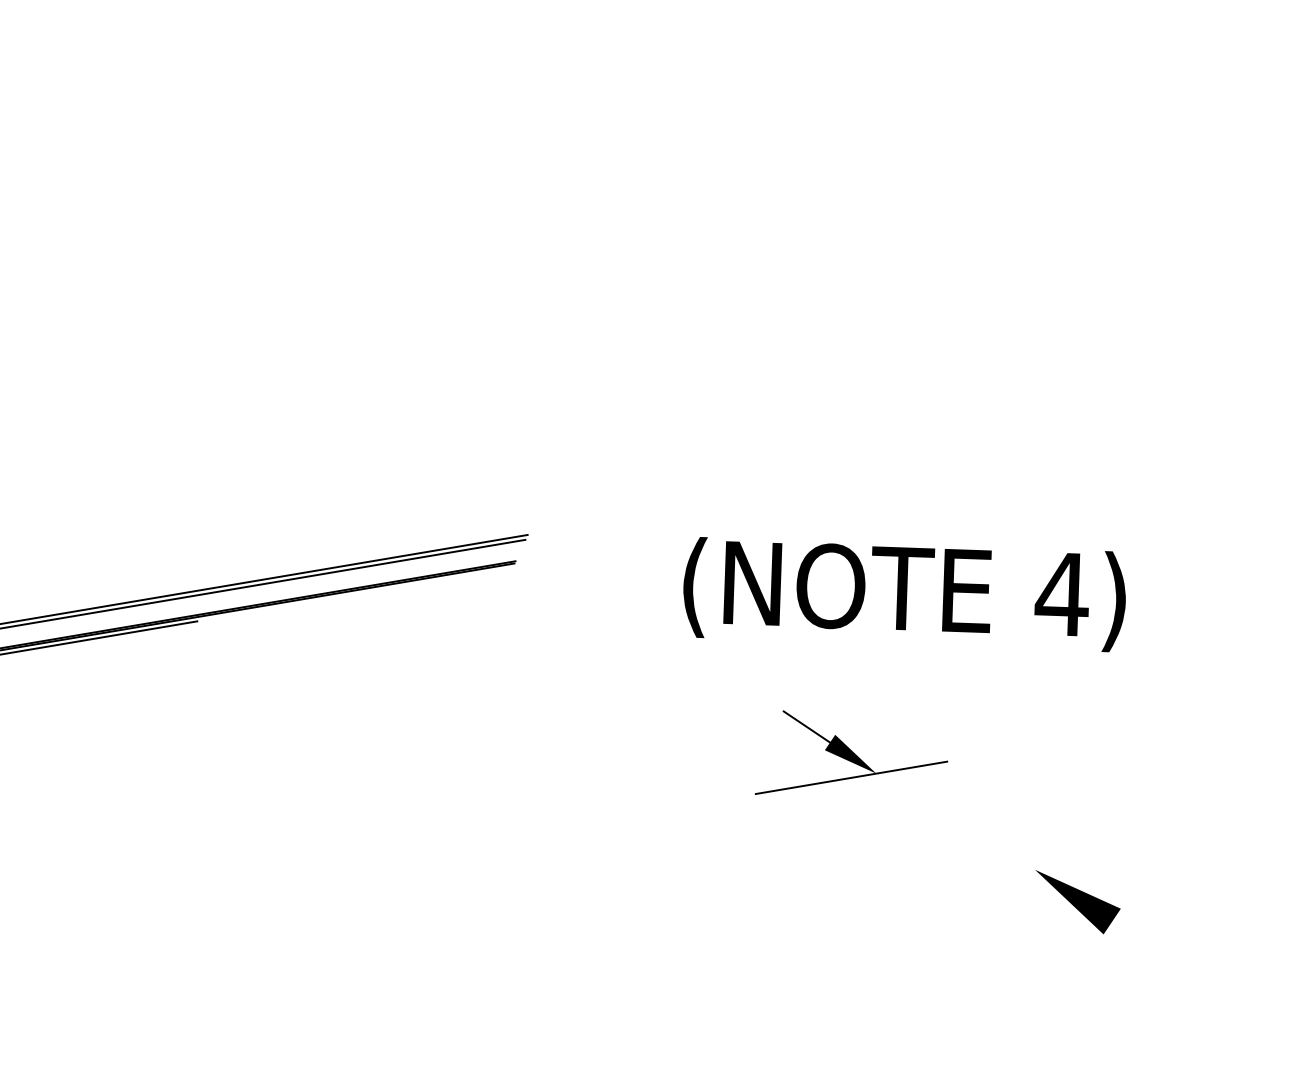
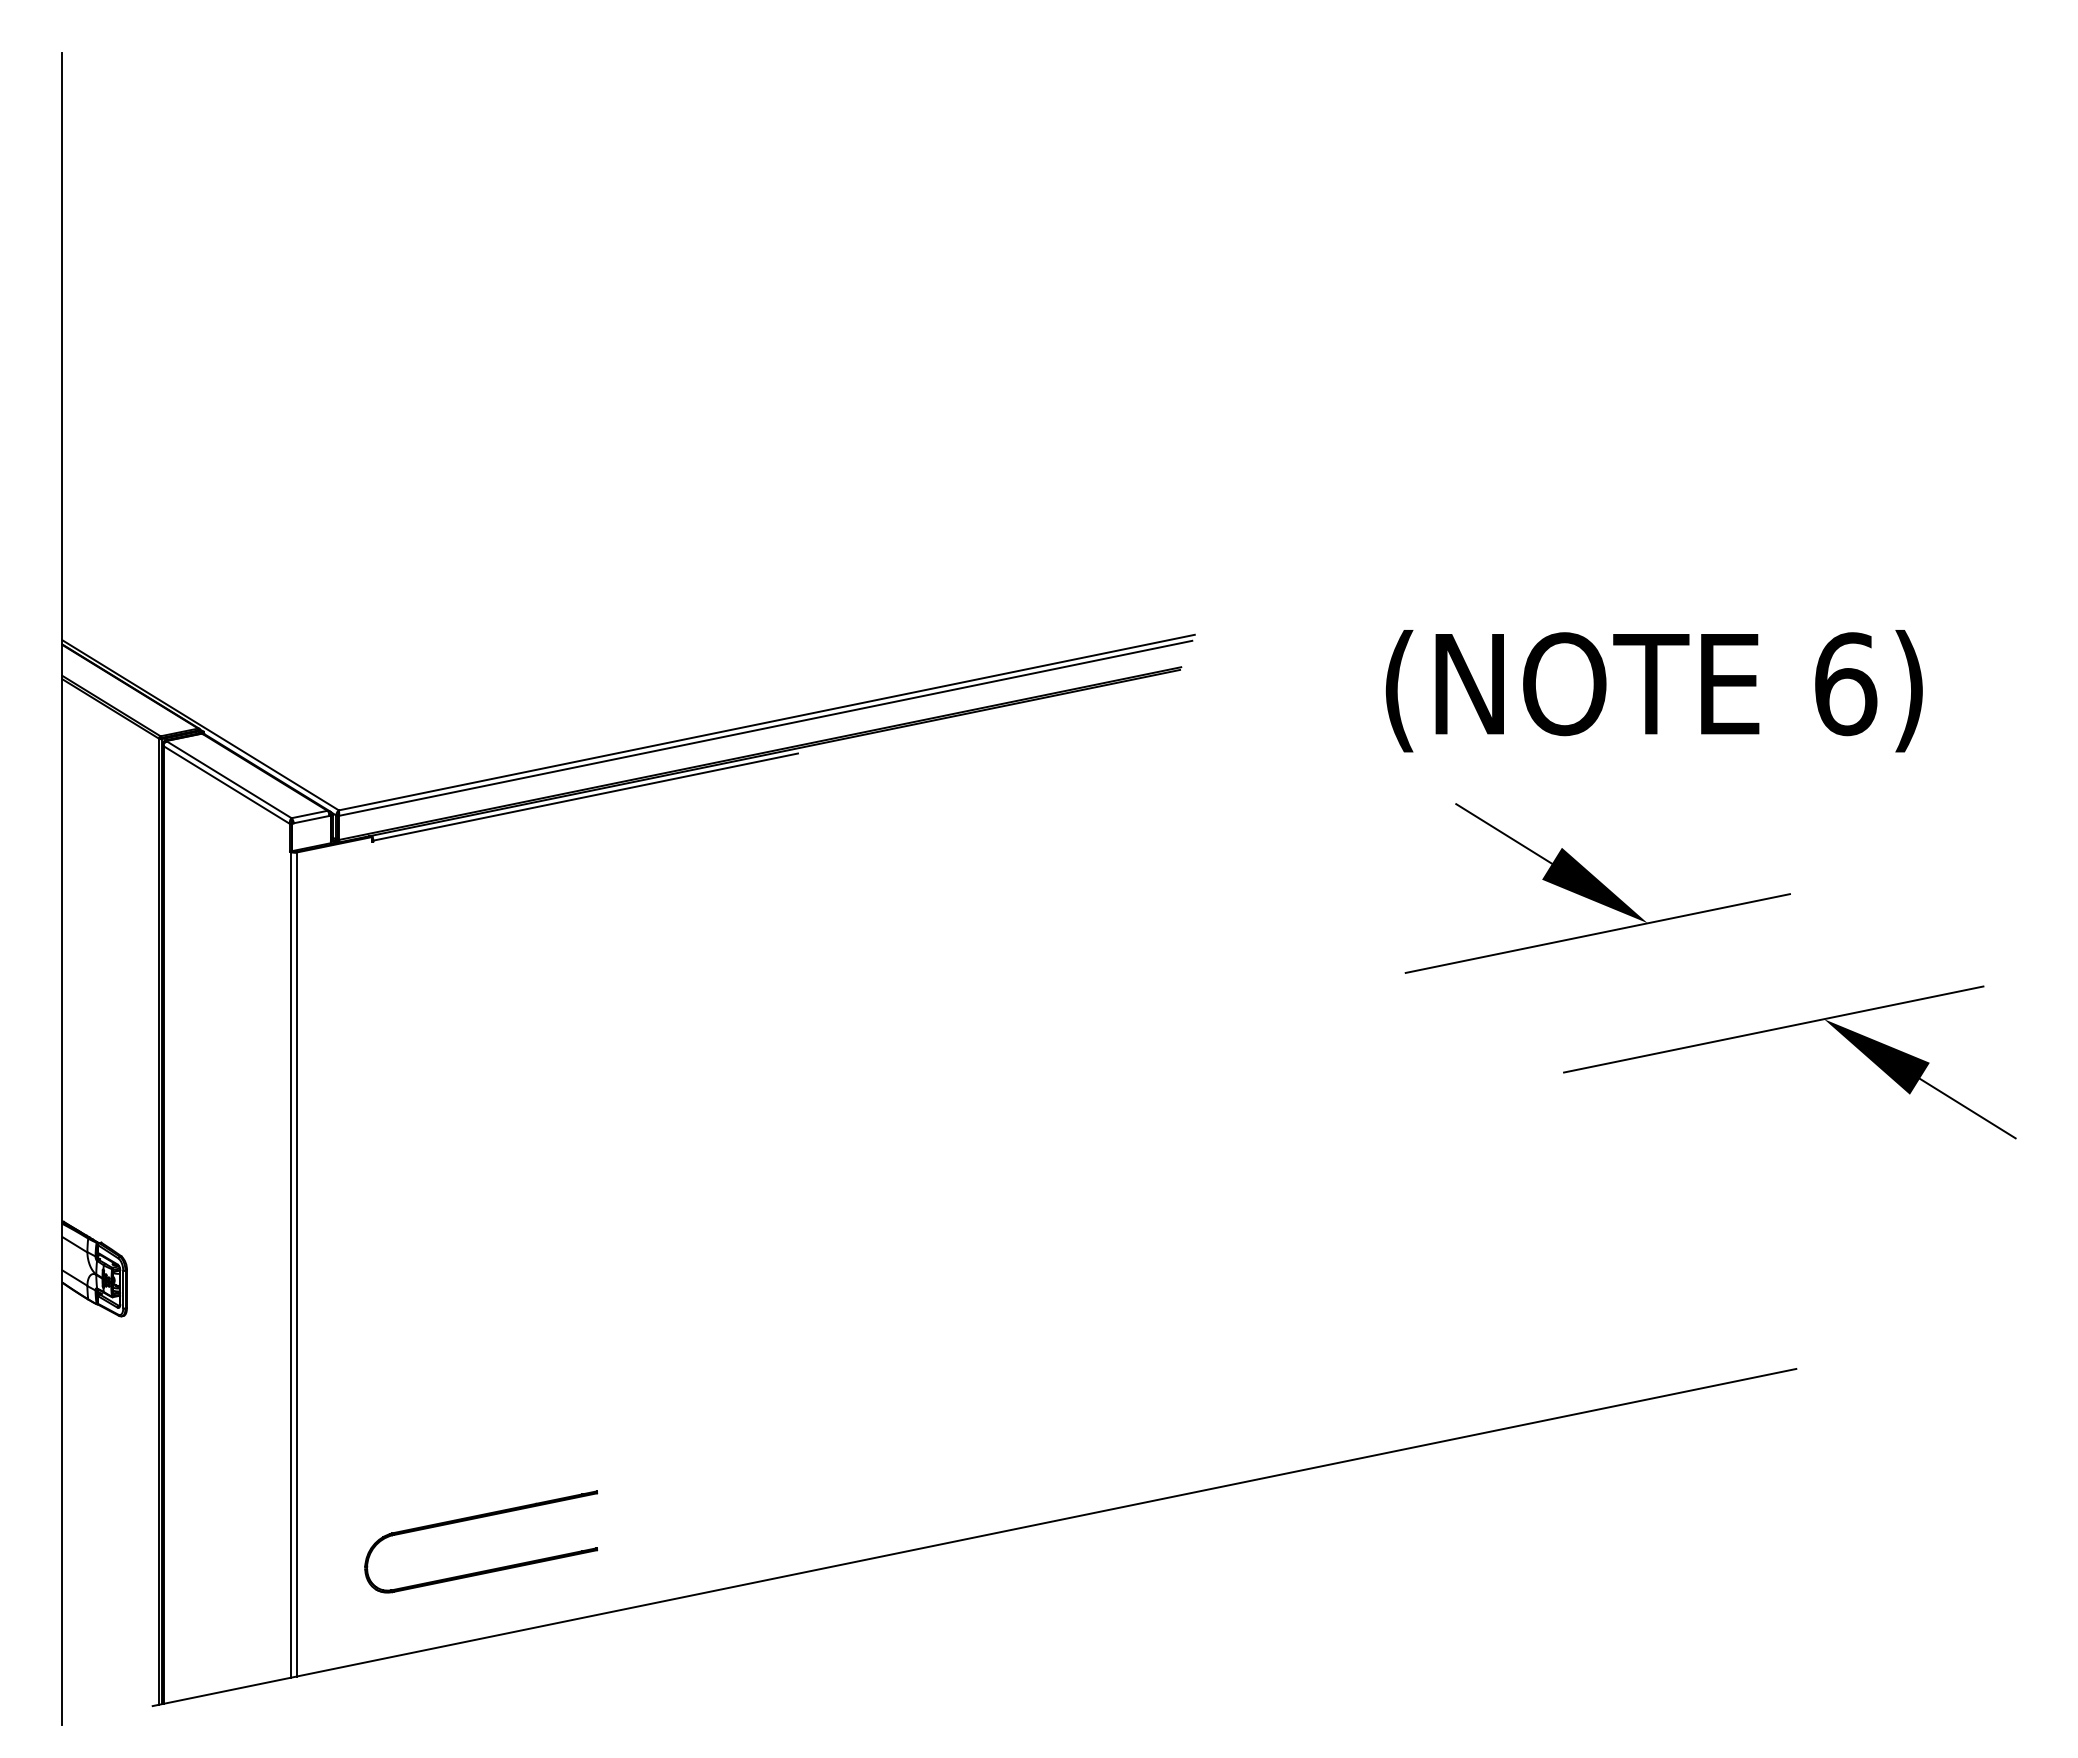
text: (1062, 594) -> (1845, 684), 4) -> 6)
part: (852, 755) -> (1597, 888), size x1.67
line: (993, 876) -> (1773, 1029), added
line: (1150, 947) -> (1967, 1108), added

